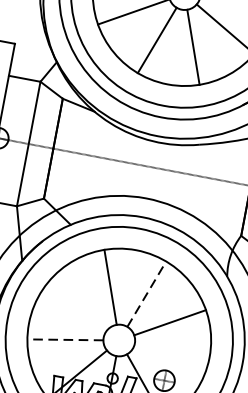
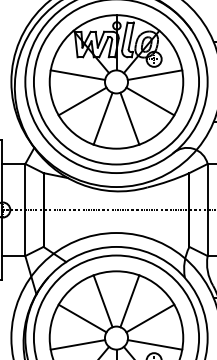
line: (146, 294) -> (129, 301), dashed -> solid
line: (78, 305) -> (82, 318), added
line: (64, 339) -> (77, 344), dashed -> solid
line: (169, 358) -> (154, 344), added

